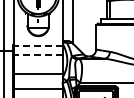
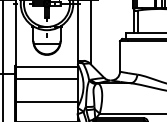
line: (37, 45) -> (46, 66), dashed -> solid
line: (37, 55) -> (46, 79), dashed -> solid

